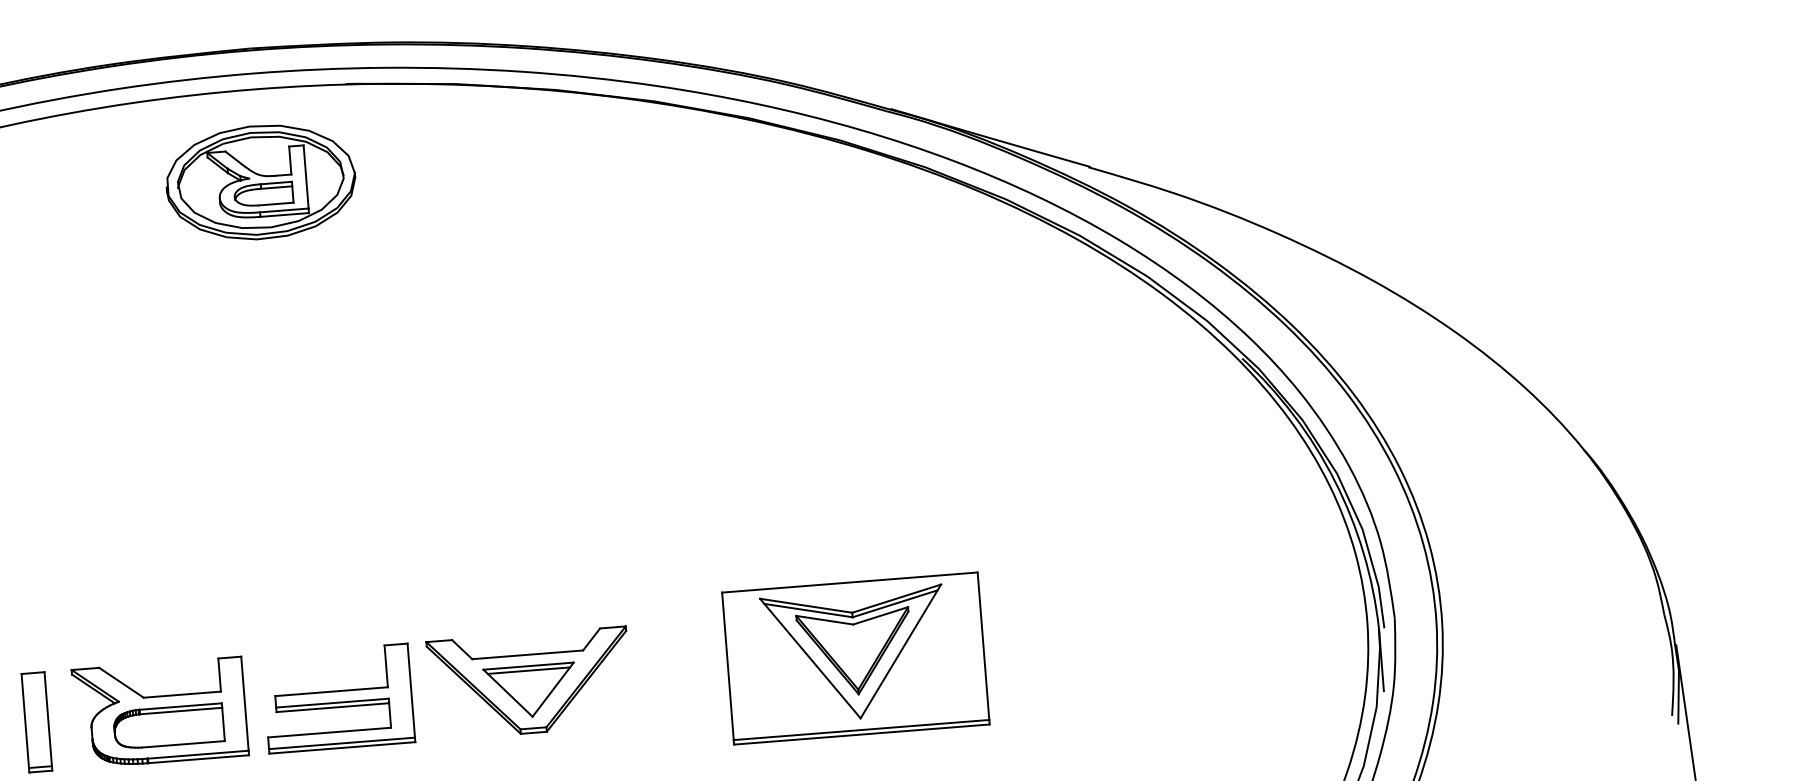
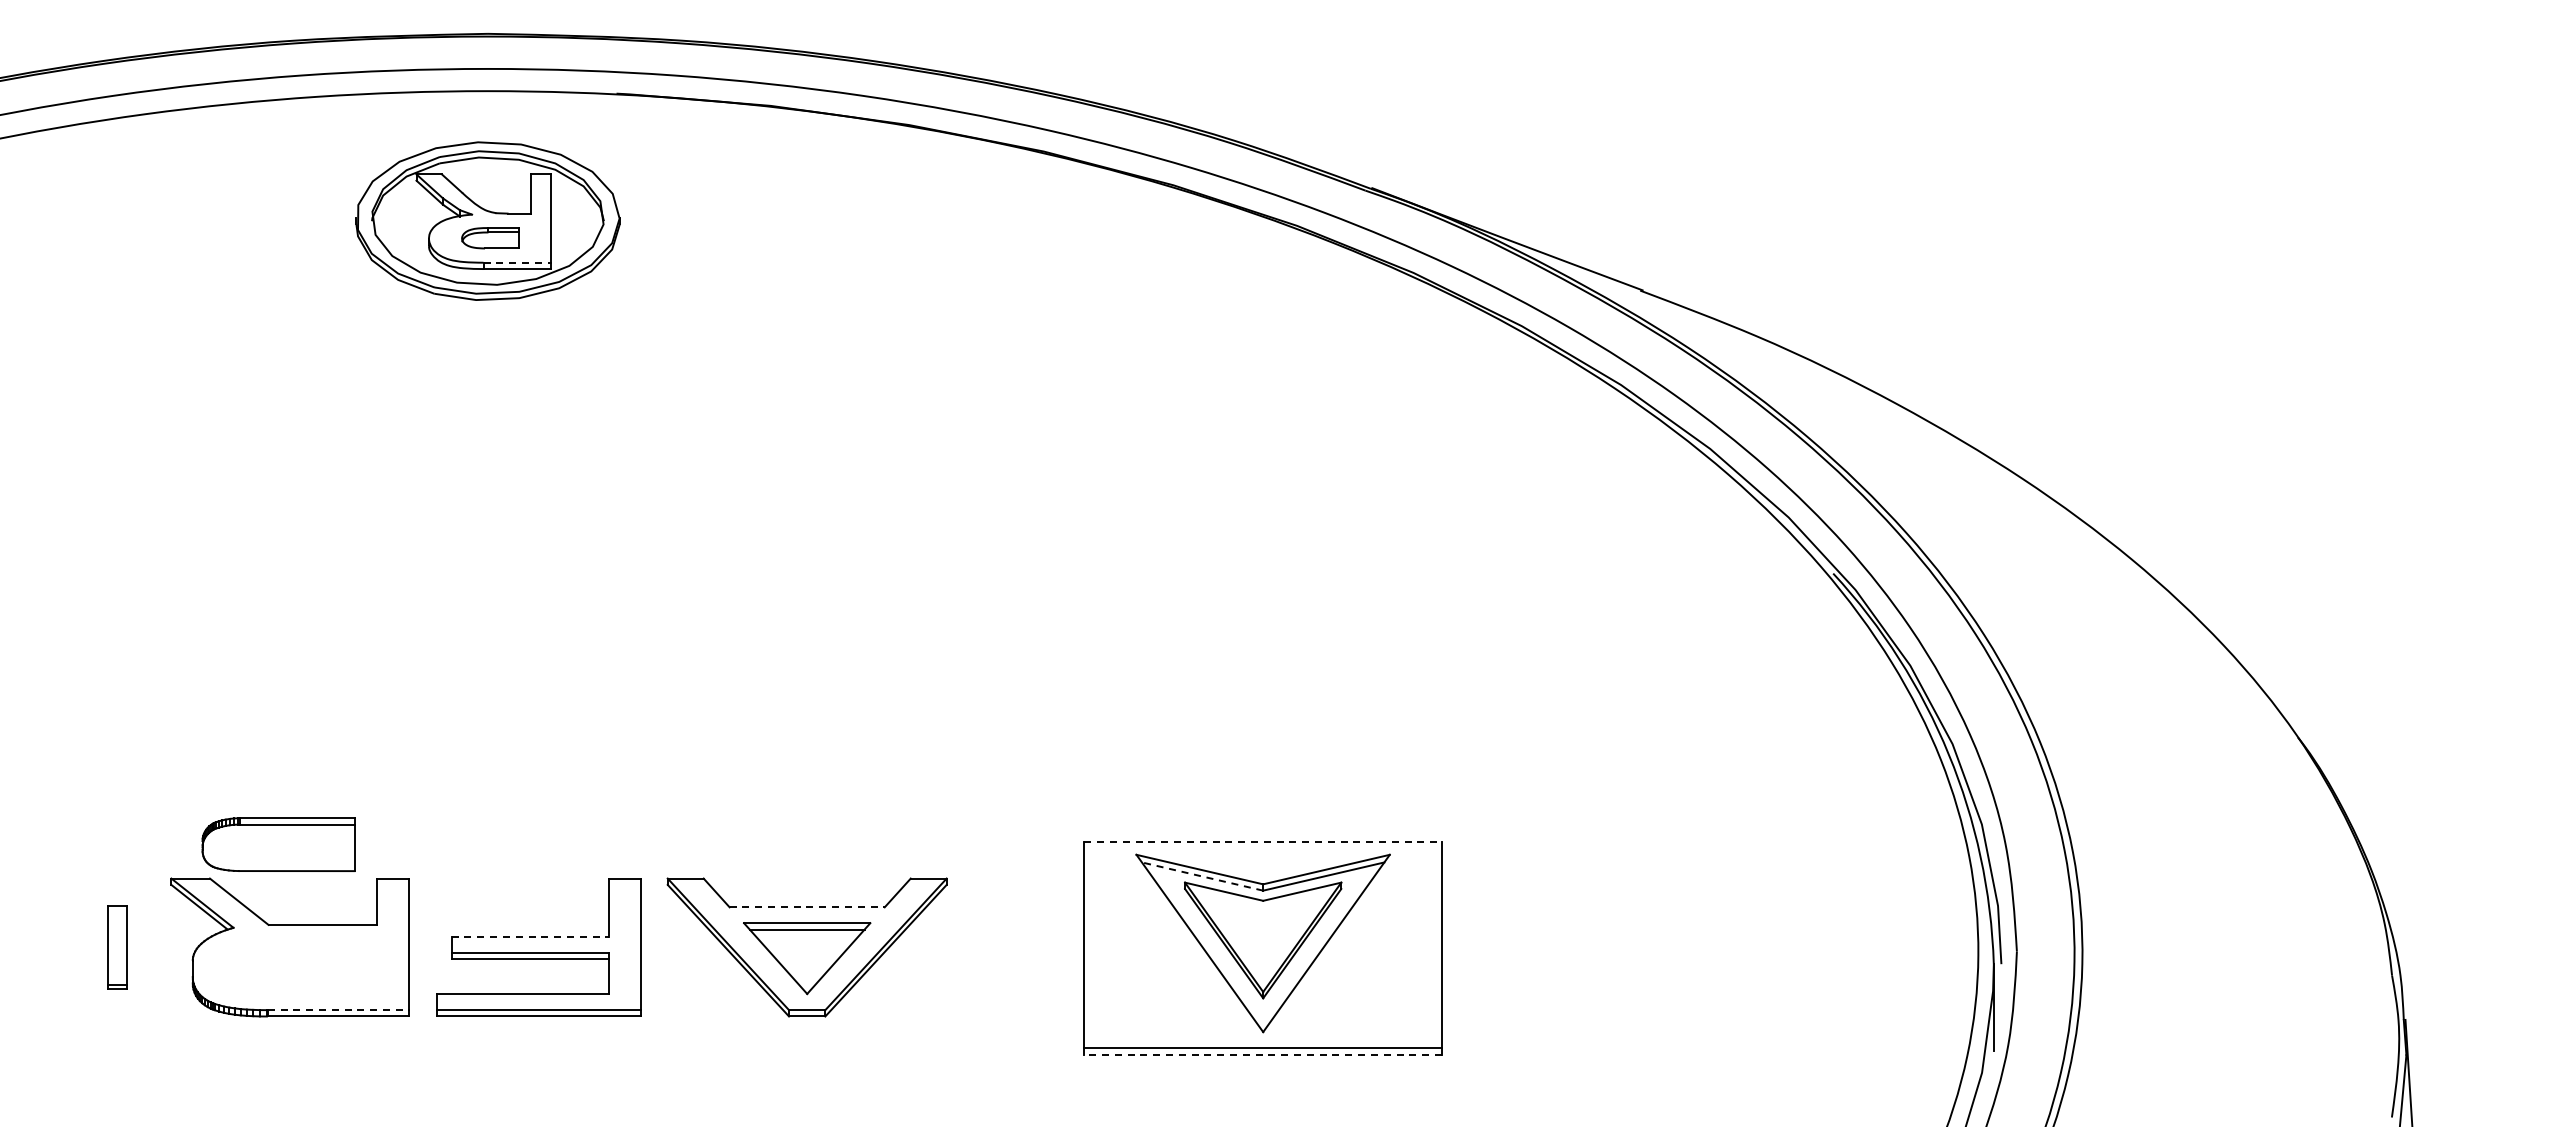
part: (263, 193) -> (490, 237), size x0.7
line: (284, 210) -> (517, 262), solid -> dashed
line: (850, 582) -> (1263, 842), solid -> dashed
line: (808, 610) -> (1202, 876), solid -> dashed
line: (527, 654) -> (807, 907), solid -> dashed
line: (331, 691) -> (530, 937), solid -> dashed
part: (36, 722) -> (116, 947), size x0.6
part: (168, 726) -> (278, 844), moved
line: (862, 734) -> (1263, 1054), solid -> dashed
line: (198, 754) -> (338, 1010), solid -> dashed

